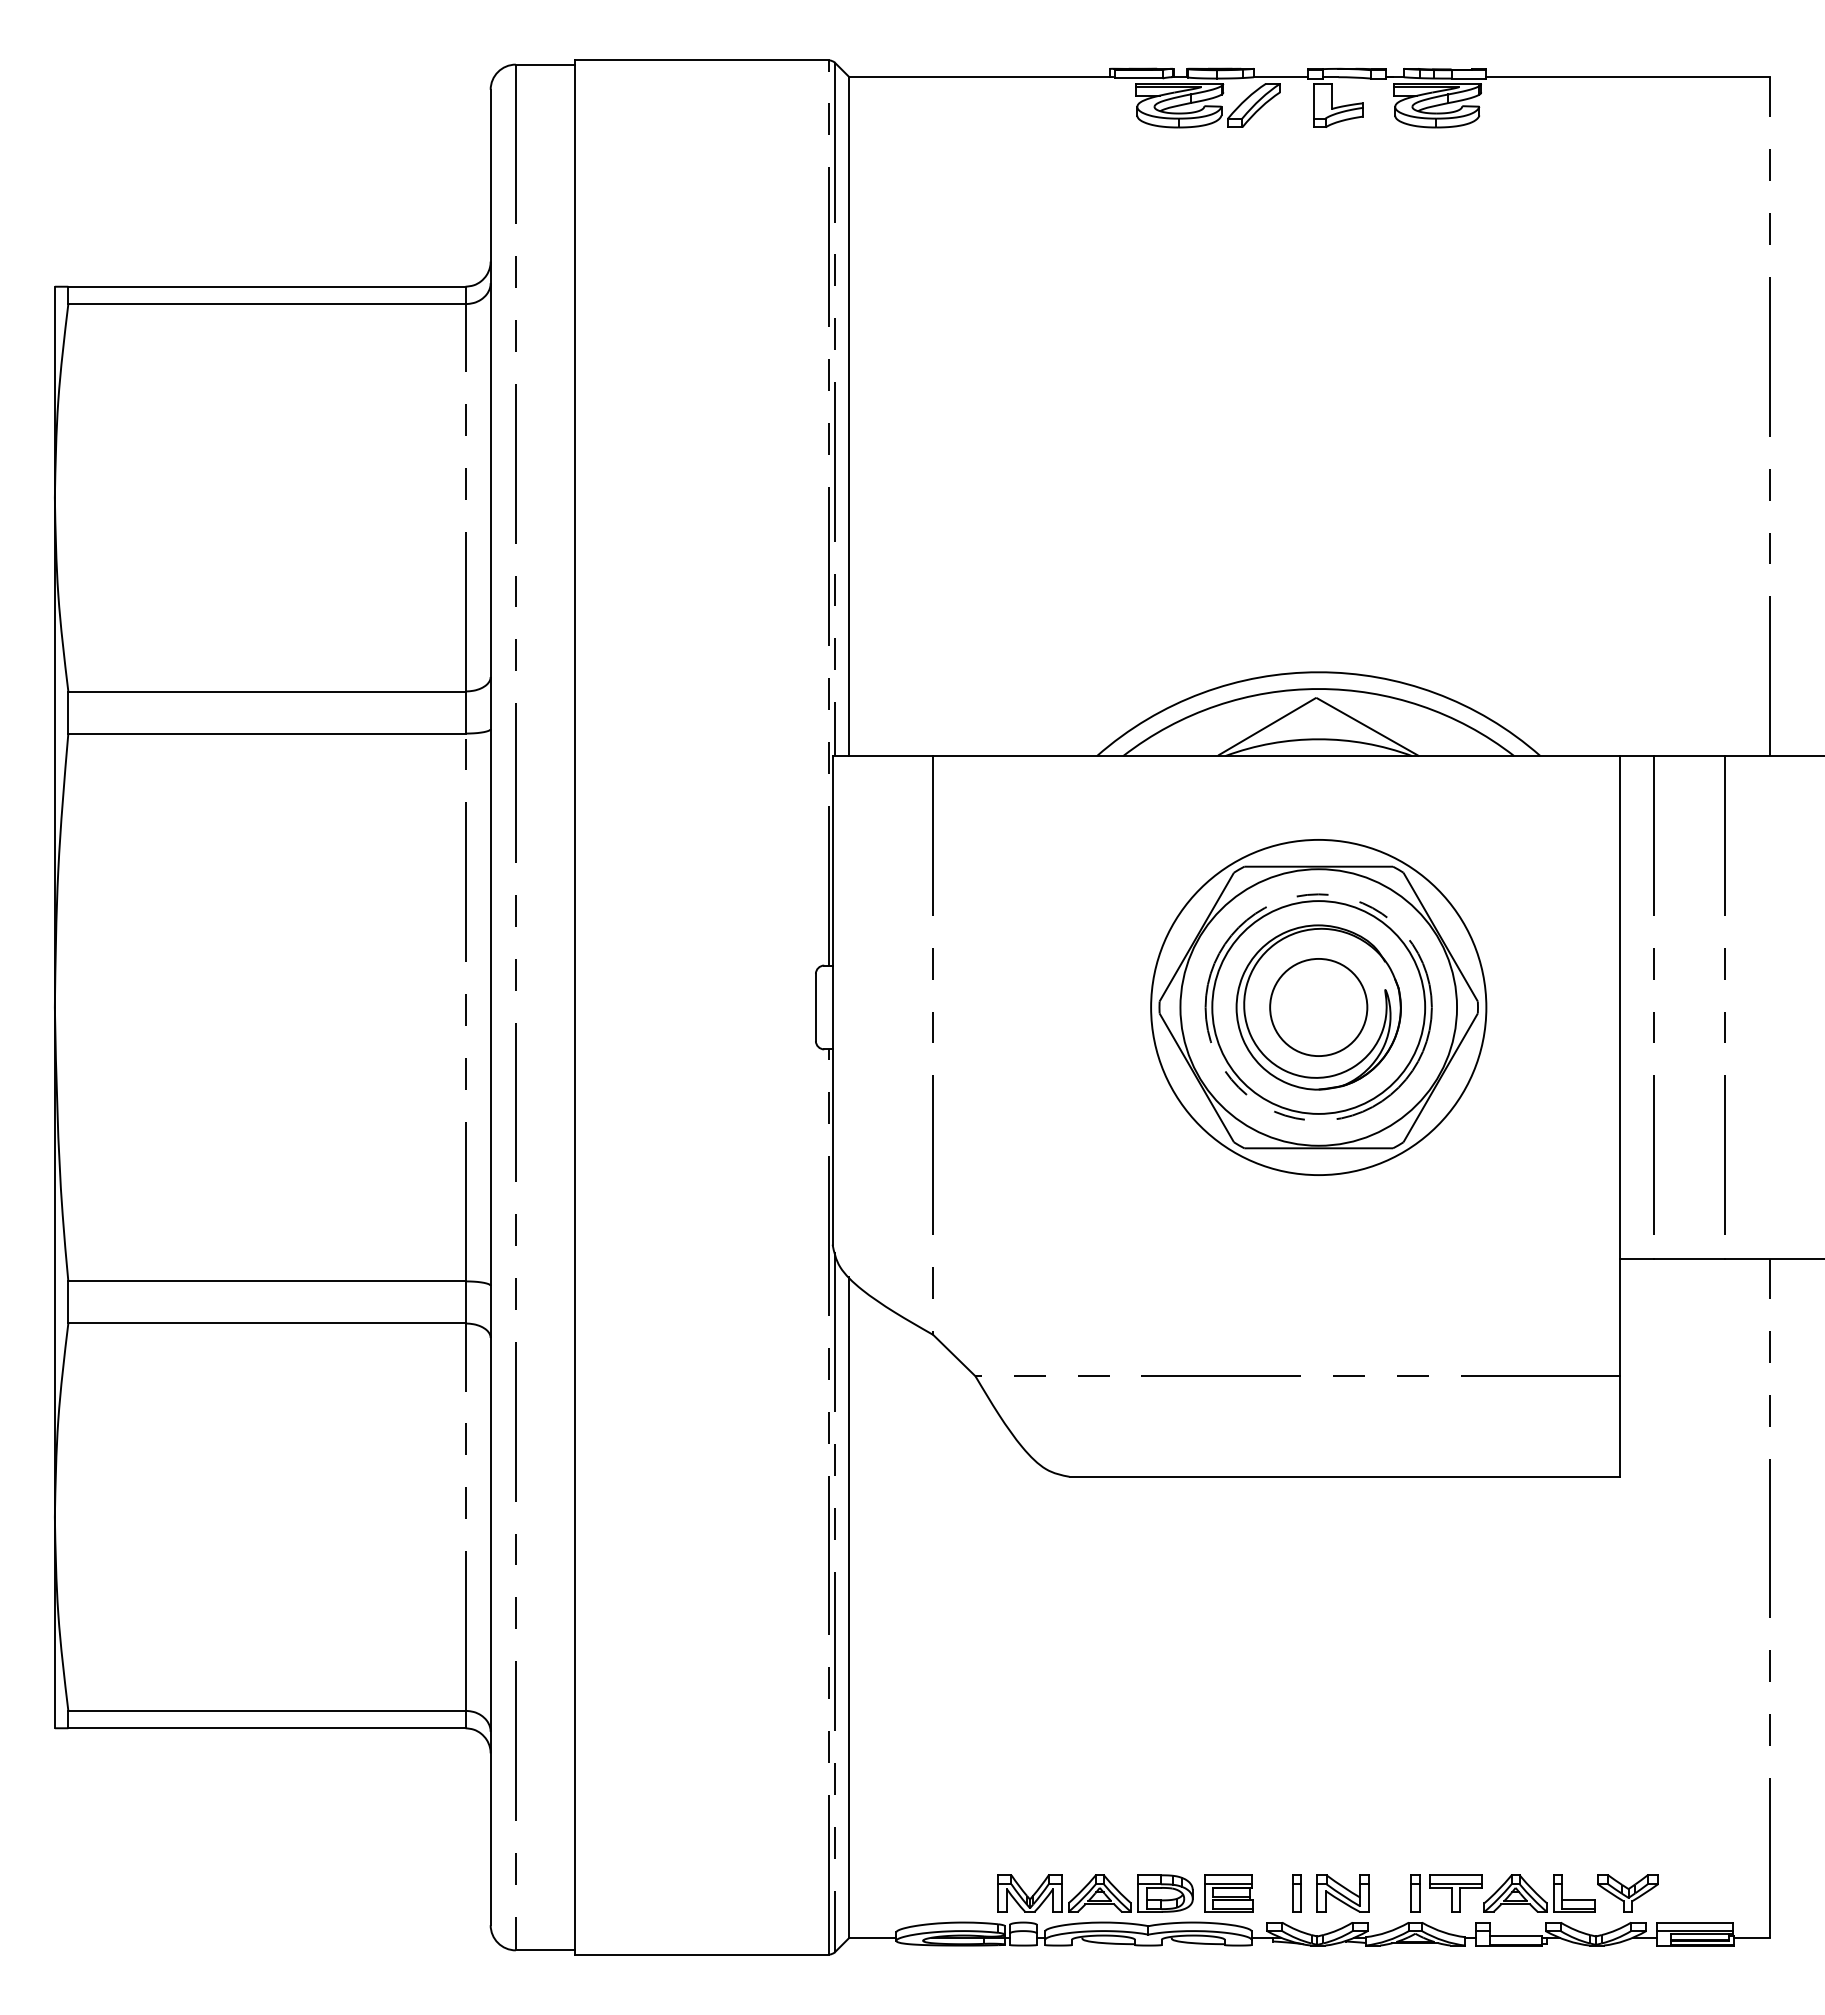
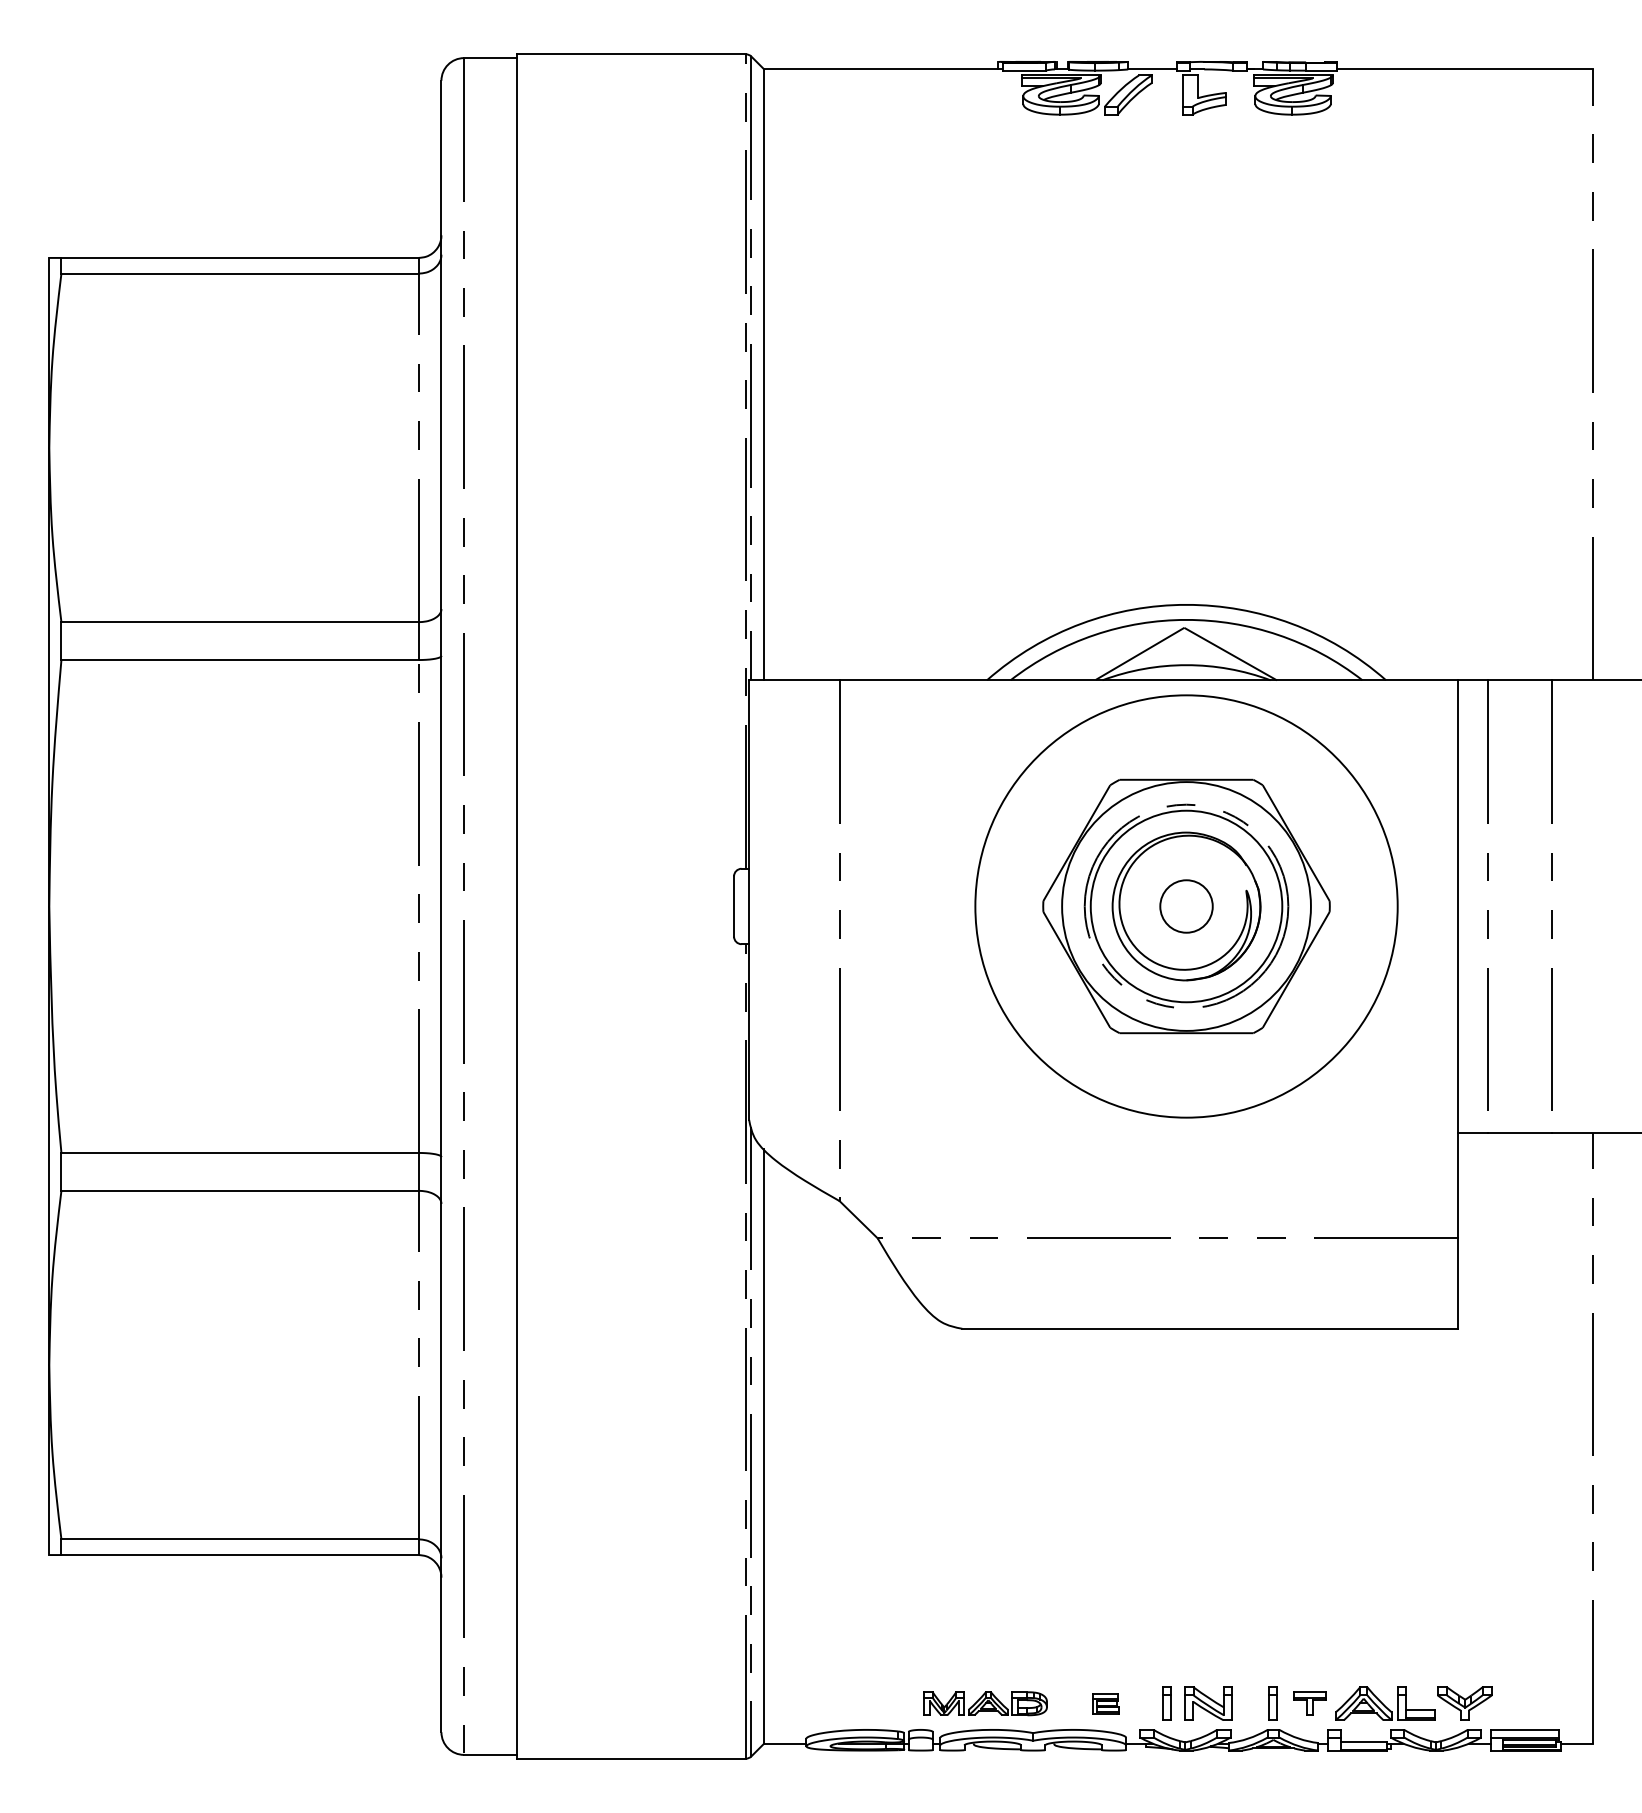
circle: (1318, 1007) -> (1186, 906), size x0.6
circle: (1318, 1007) -> (1186, 906), size x1.4
part: (1095, 1893) -> (985, 1703), size x0.7
part: (1228, 1893) -> (1105, 1703), size x0.6
part: (1455, 1893) -> (1309, 1703), size x0.7

